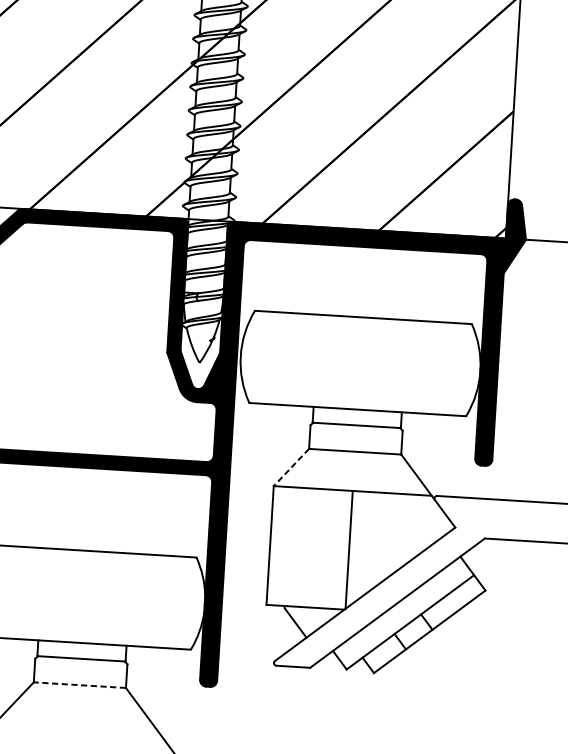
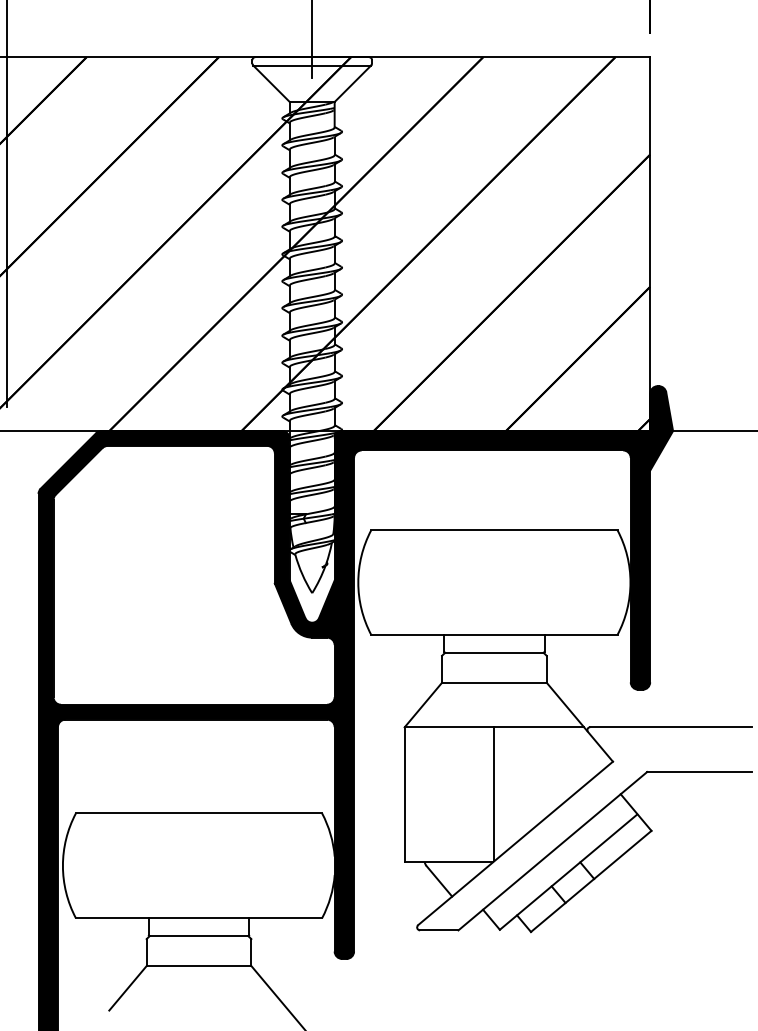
line: (291, 467) -> (423, 705), dashed -> solid
line: (79, 685) -> (198, 966), dashed -> solid

